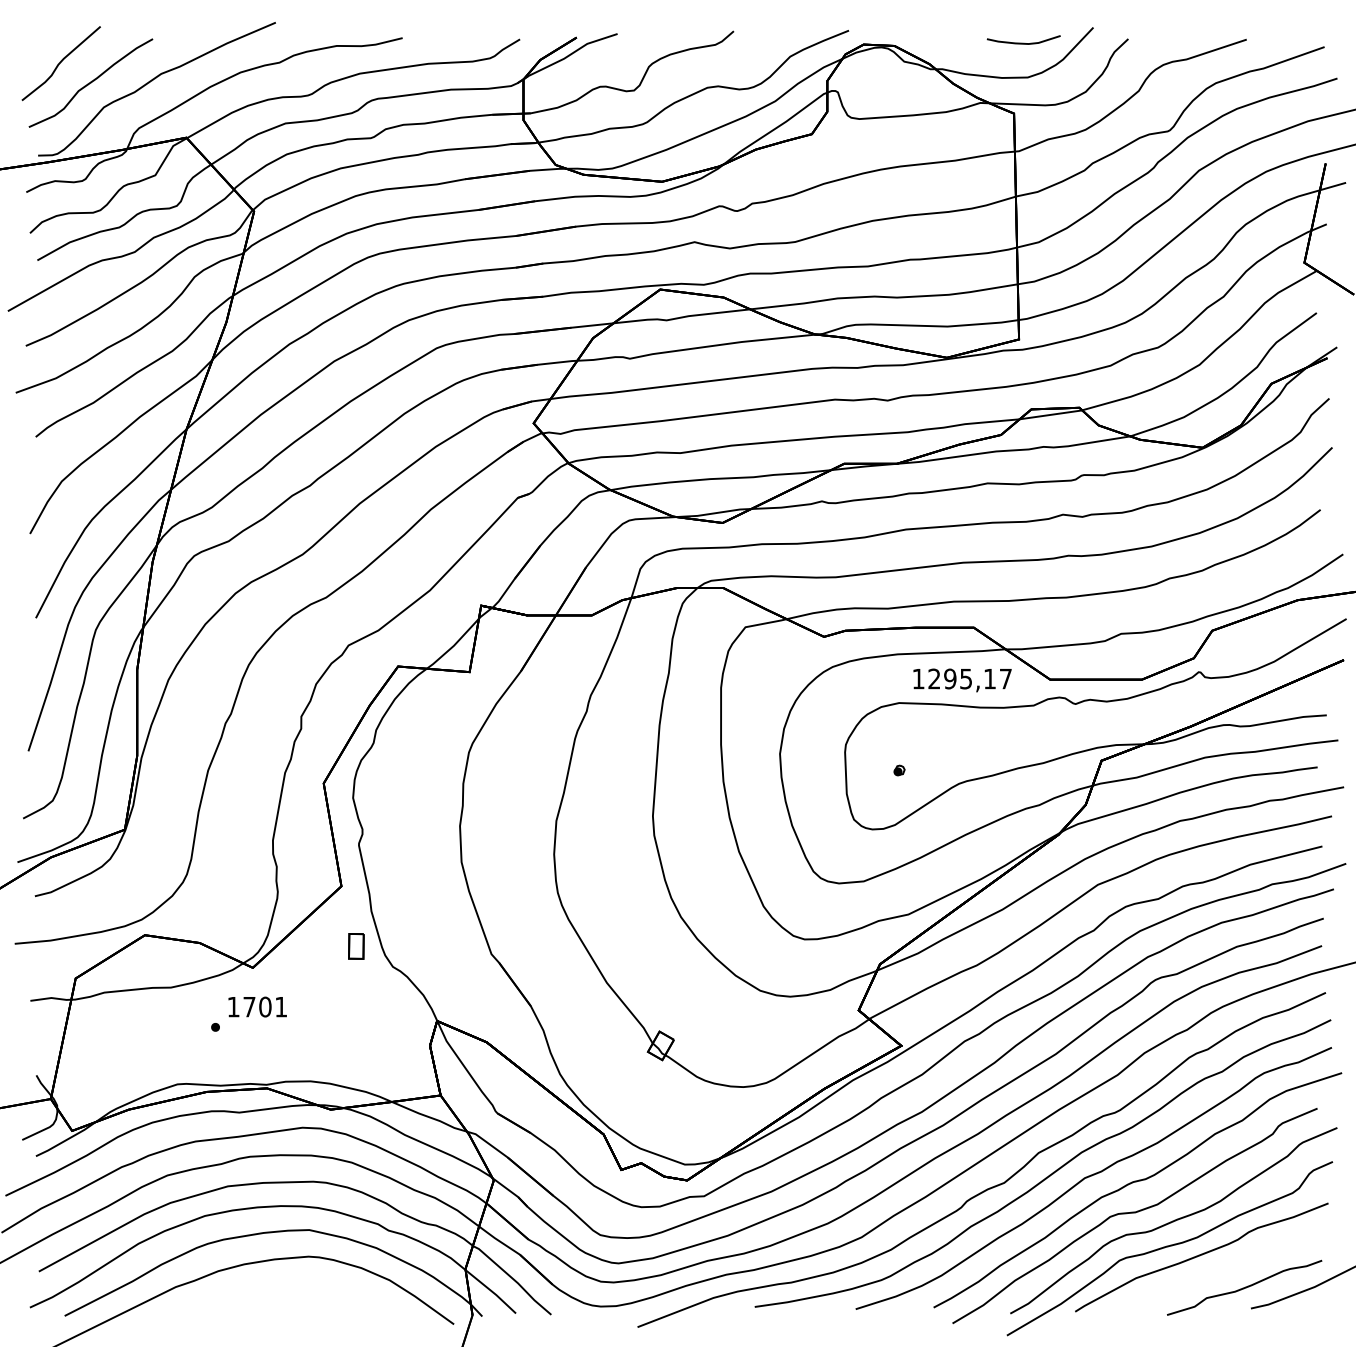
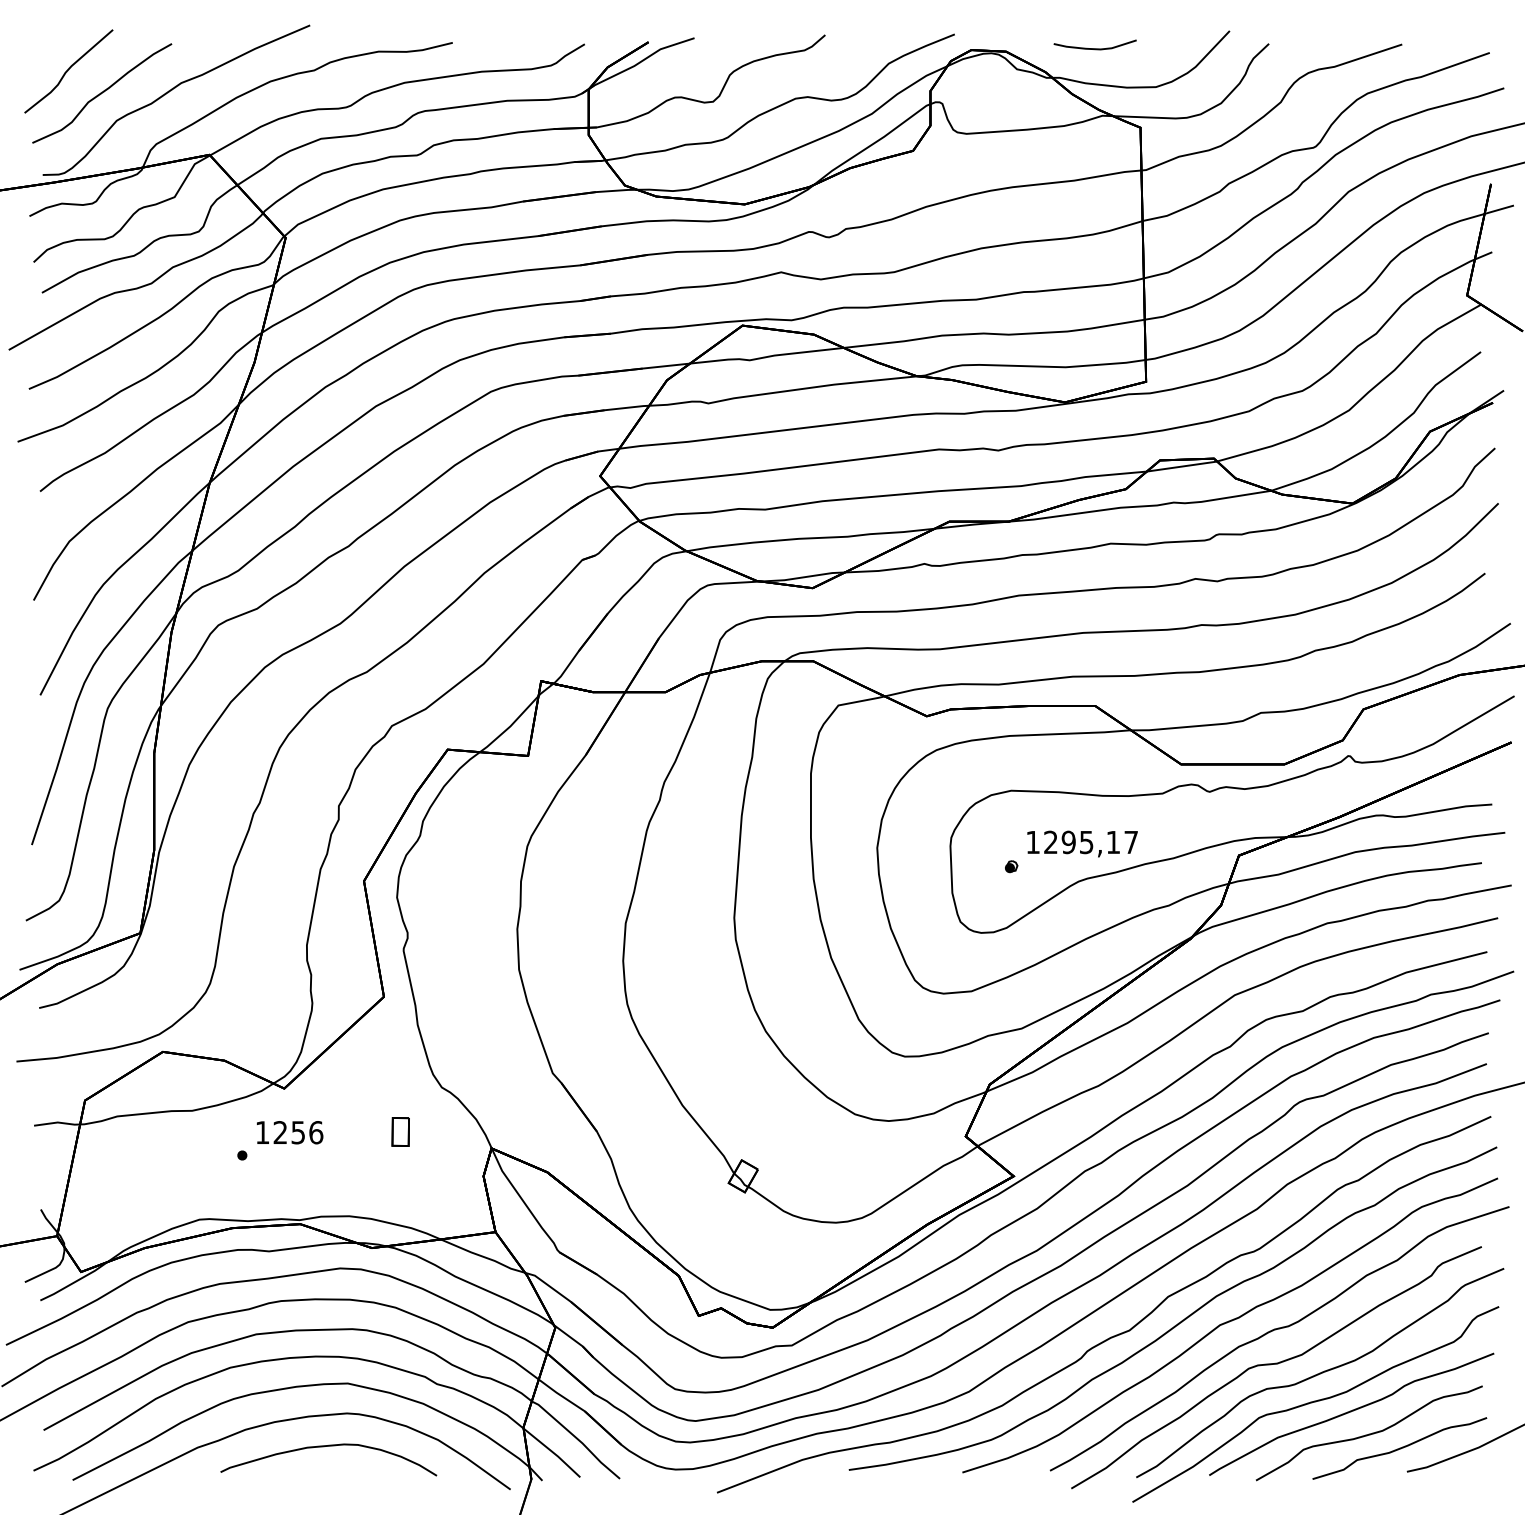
curve: (1023, 42) -> (1094, 47), moved
text: (962, 680) -> (1082, 844), moved
part: (356, 946) -> (400, 1132), moved
text: (265, 1006) -> (298, 1132), 1701 -> 1256
curve: (1217, 1274) -> (1369, 1433), added
curve: (292, 1286) -> (328, 1447), added

